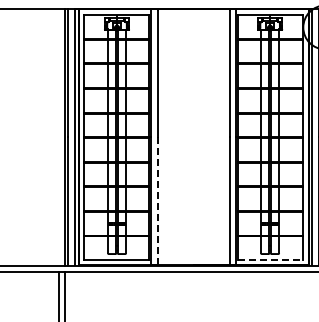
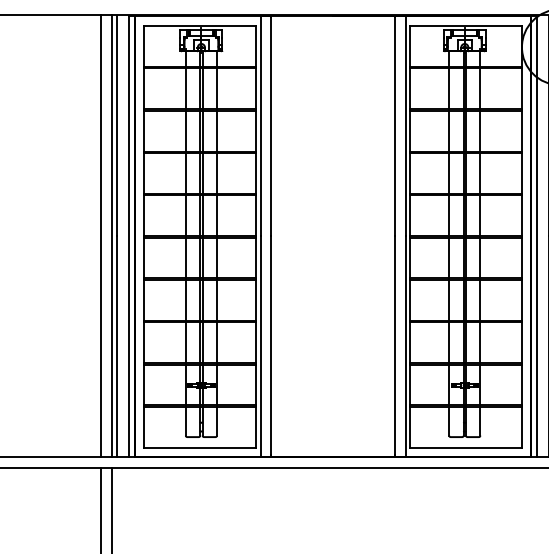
line: (58, 136) -> (100, 234), added
line: (157, 200) -> (271, 344), dashed -> solid
line: (271, 260) -> (467, 448), dashed -> solid

